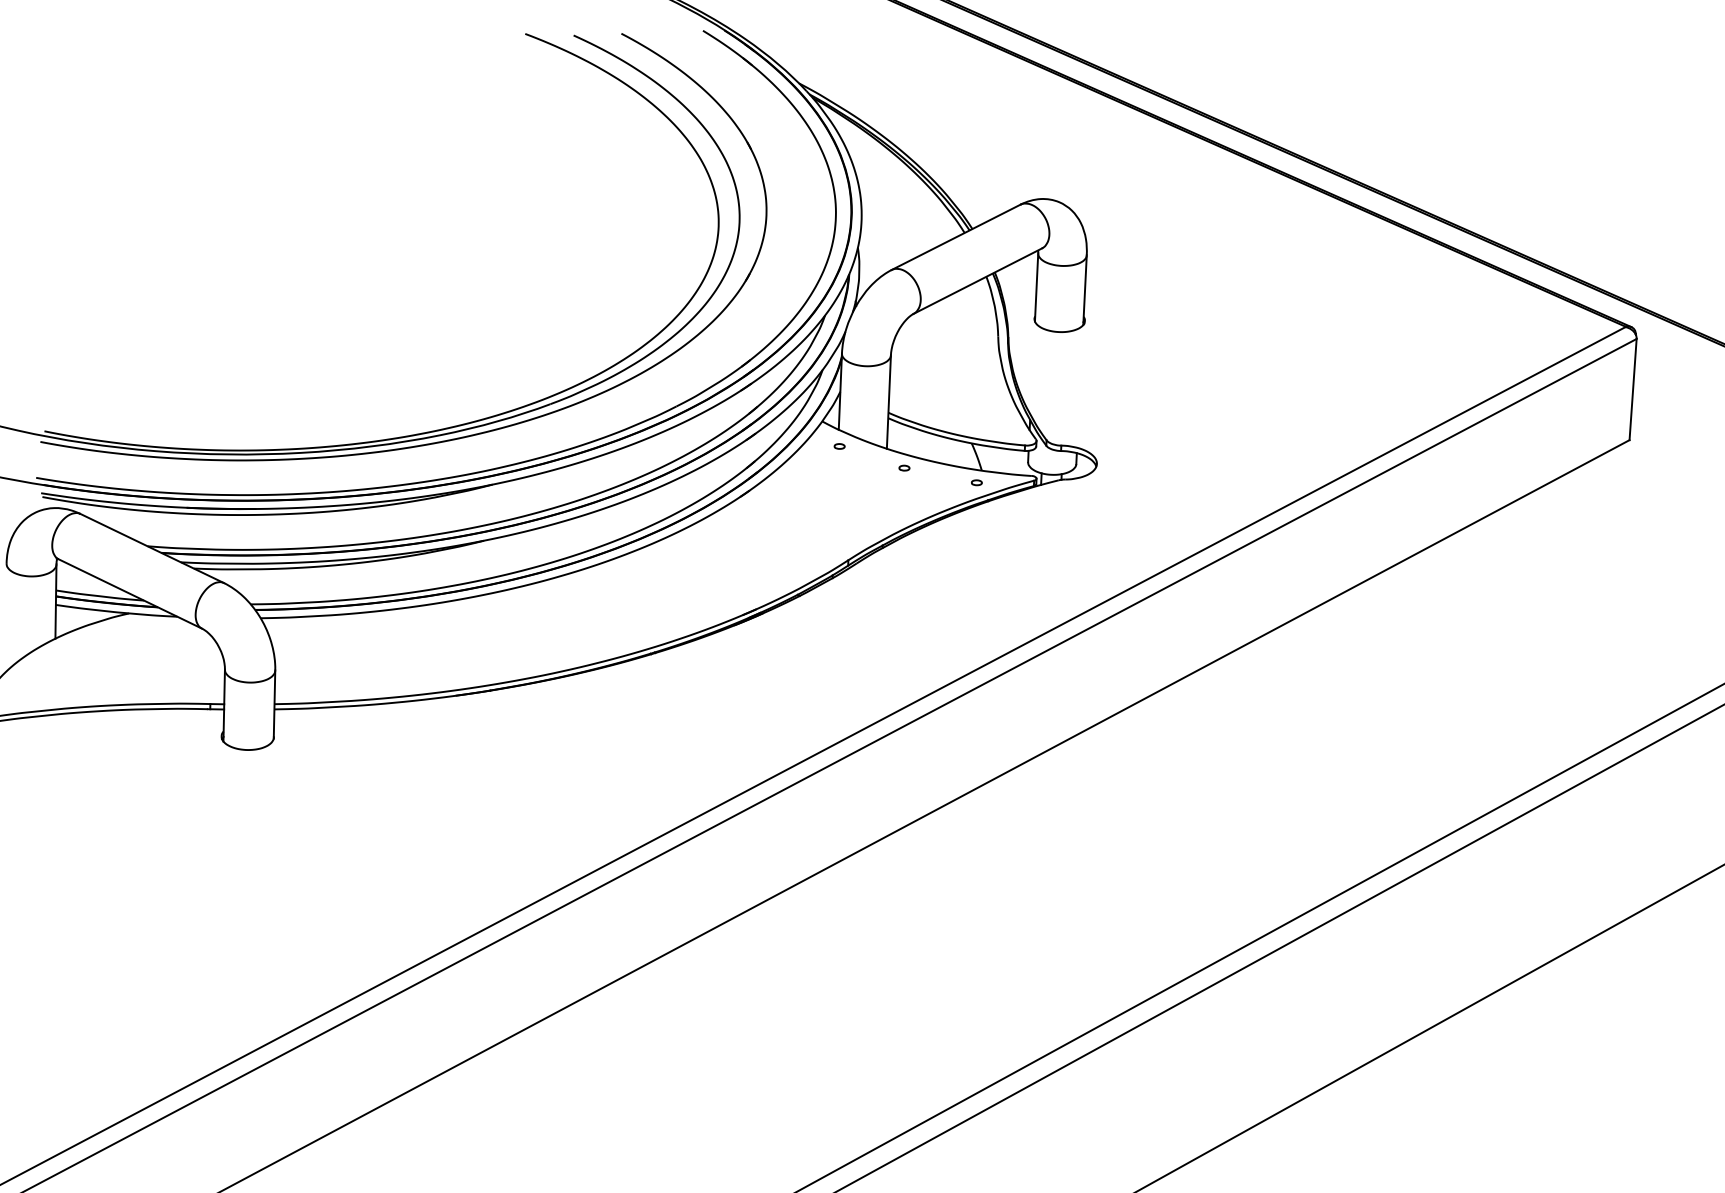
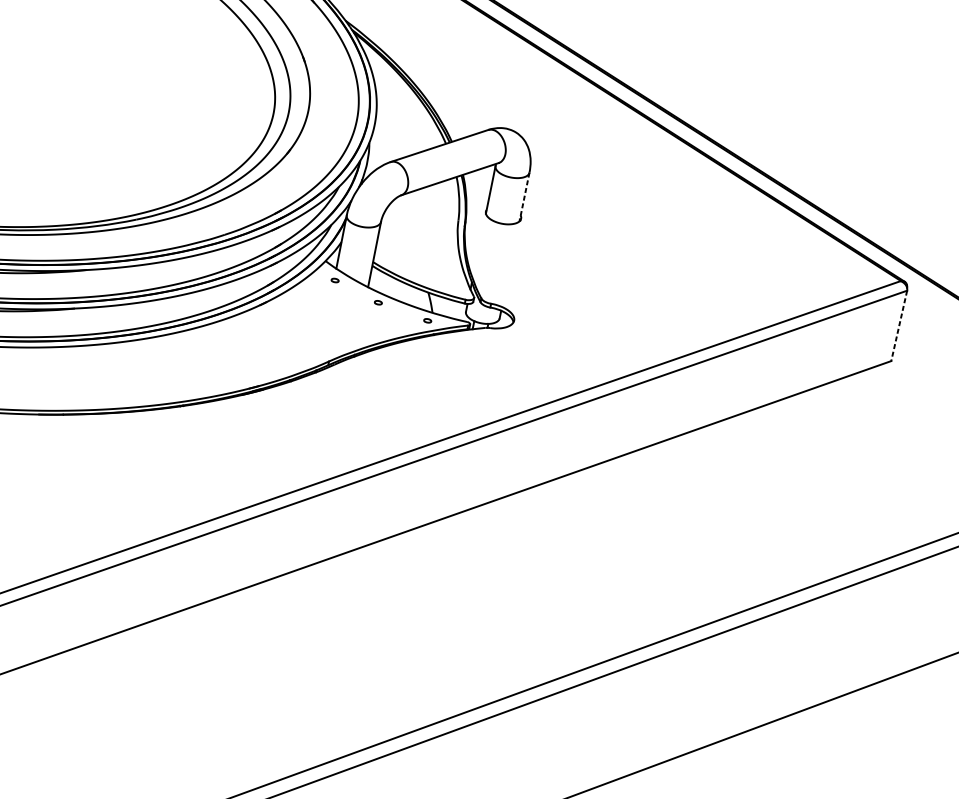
line: (1085, 290) -> (524, 197), solid -> dashed
line: (1633, 389) -> (899, 325), solid -> dashed

